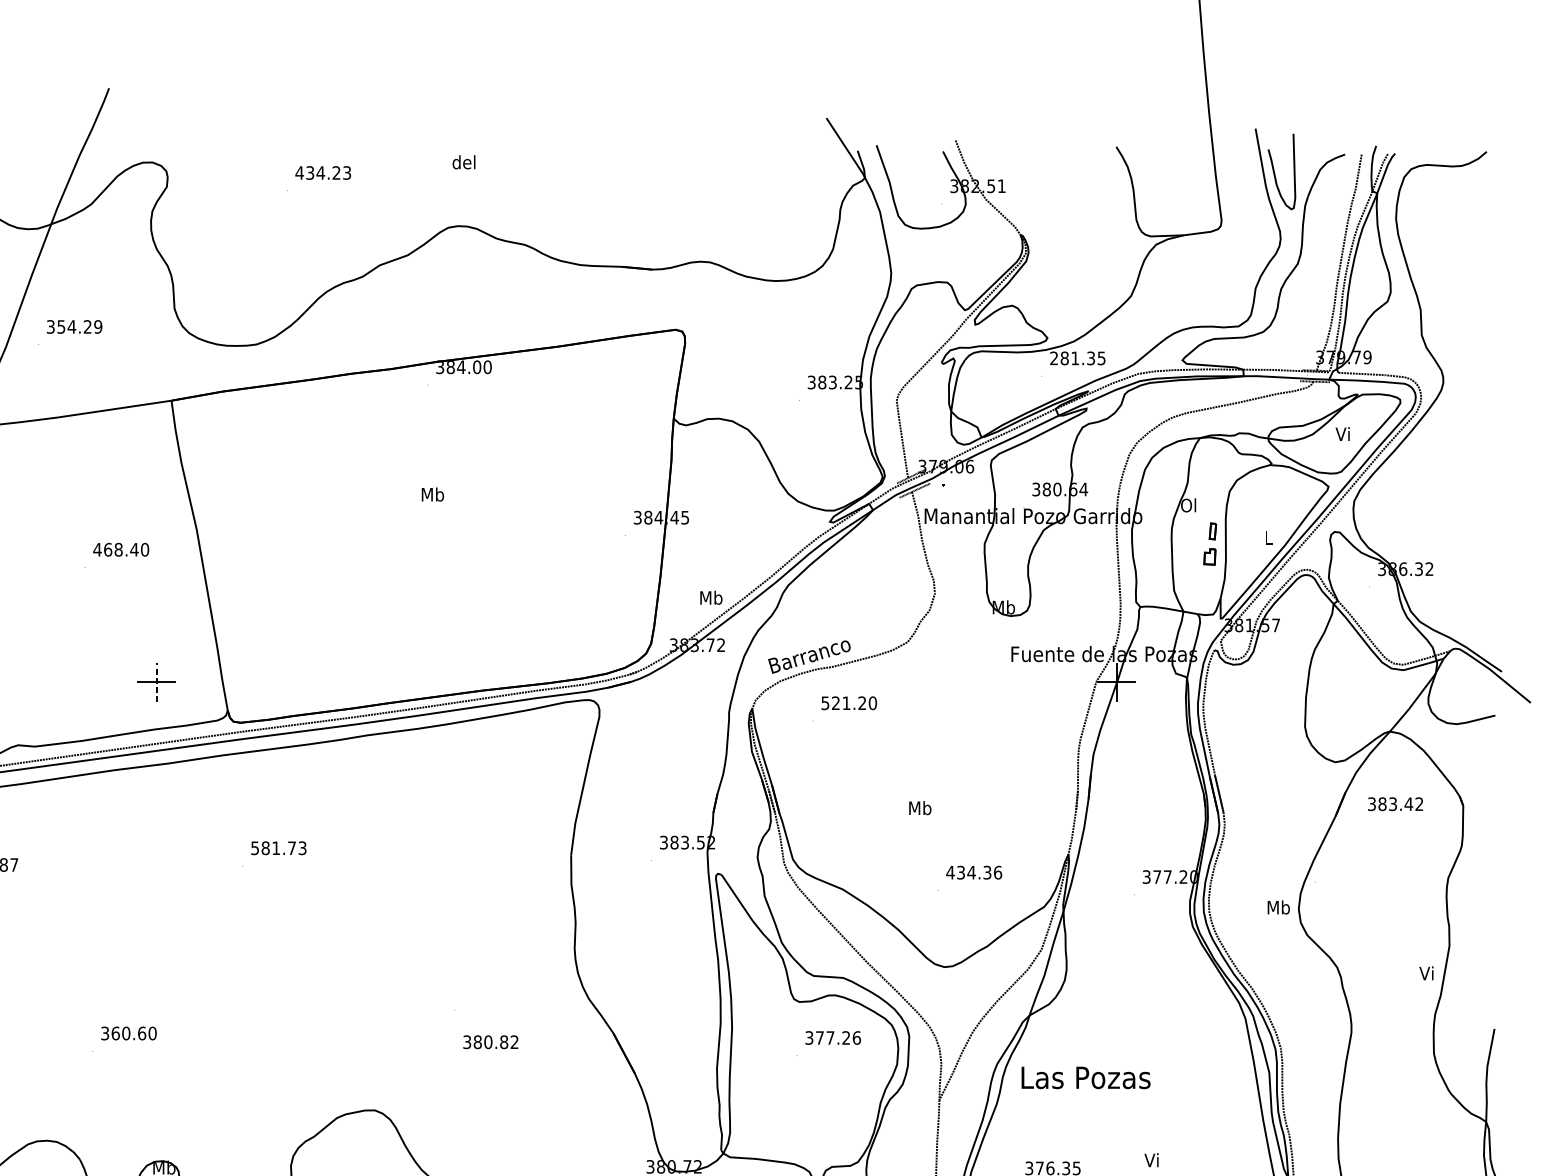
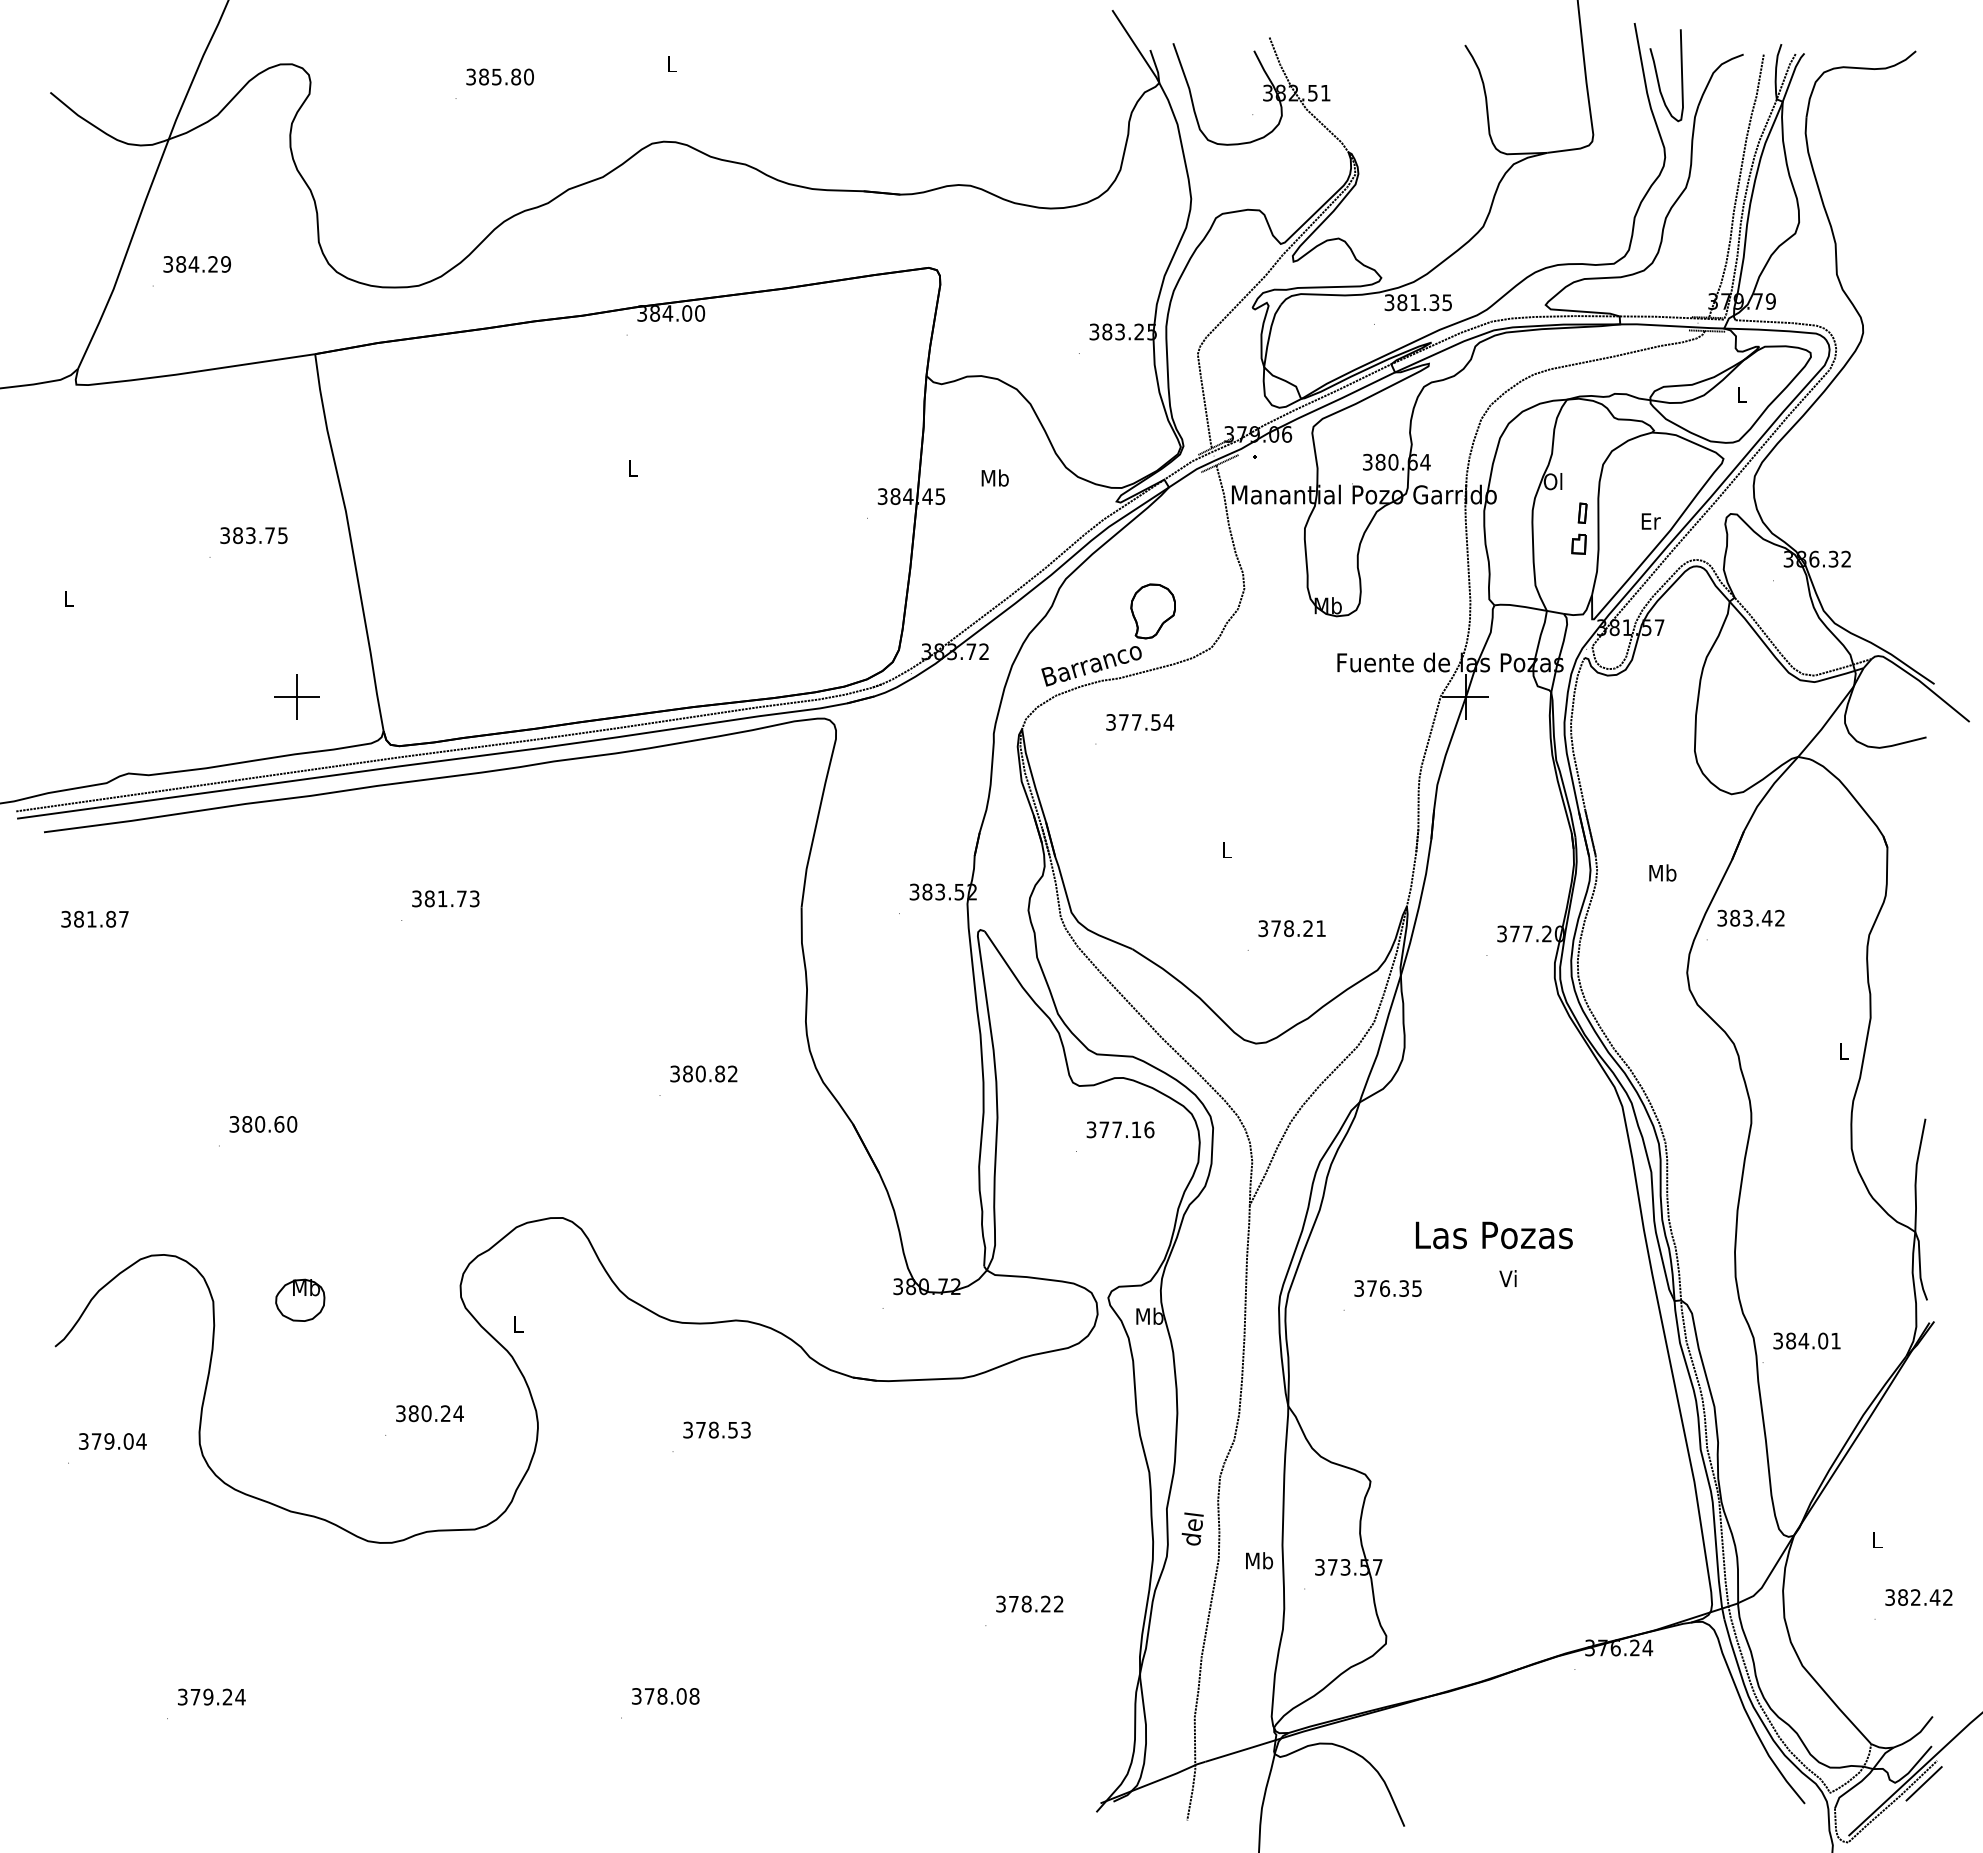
text: (463, 161) -> (670, 63), del -> L
text: (322, 172) -> (499, 76), 434.23 -> 385.80
text: (61, 327) -> (181, 264), 354.29 -> 384.29
text: (1054, 358) -> (1389, 302), 281.35 -> 381.35
text: (1342, 433) -> (1740, 394), Vi -> L
text: (432, 494) -> (632, 468), Mb -> L
text: (1268, 538) -> (1650, 521), L -> Er
text: (120, 549) -> (253, 535), 468.40 -> 383.75
text: (710, 597) -> (994, 477), moved
part: (859, 612) -> (1152, 611), added
line: (156, 681) -> (296, 696), dashed -> solid
text: (849, 703) -> (1140, 722), 521.20 -> 377.54
text: (1395, 803) -> (1750, 917), moved
text: (920, 807) -> (1226, 849), Mb -> L
text: (254, 847) -> (416, 898), 581.73 -> 381.73
text: (974, 872) -> (1292, 928), 434.36 -> 378.21
text: (1278, 907) -> (1662, 872), moved
text: (1426, 972) -> (1842, 1050), Vi -> L
text: (115, 1033) -> (247, 1124), 360.60 -> 380.60
text: (846, 1037) -> (1136, 1129), 377.26 -> 377.16
text: (490, 1041) -> (703, 1073), moved
text: (1086, 1077) -> (1494, 1235), moved

